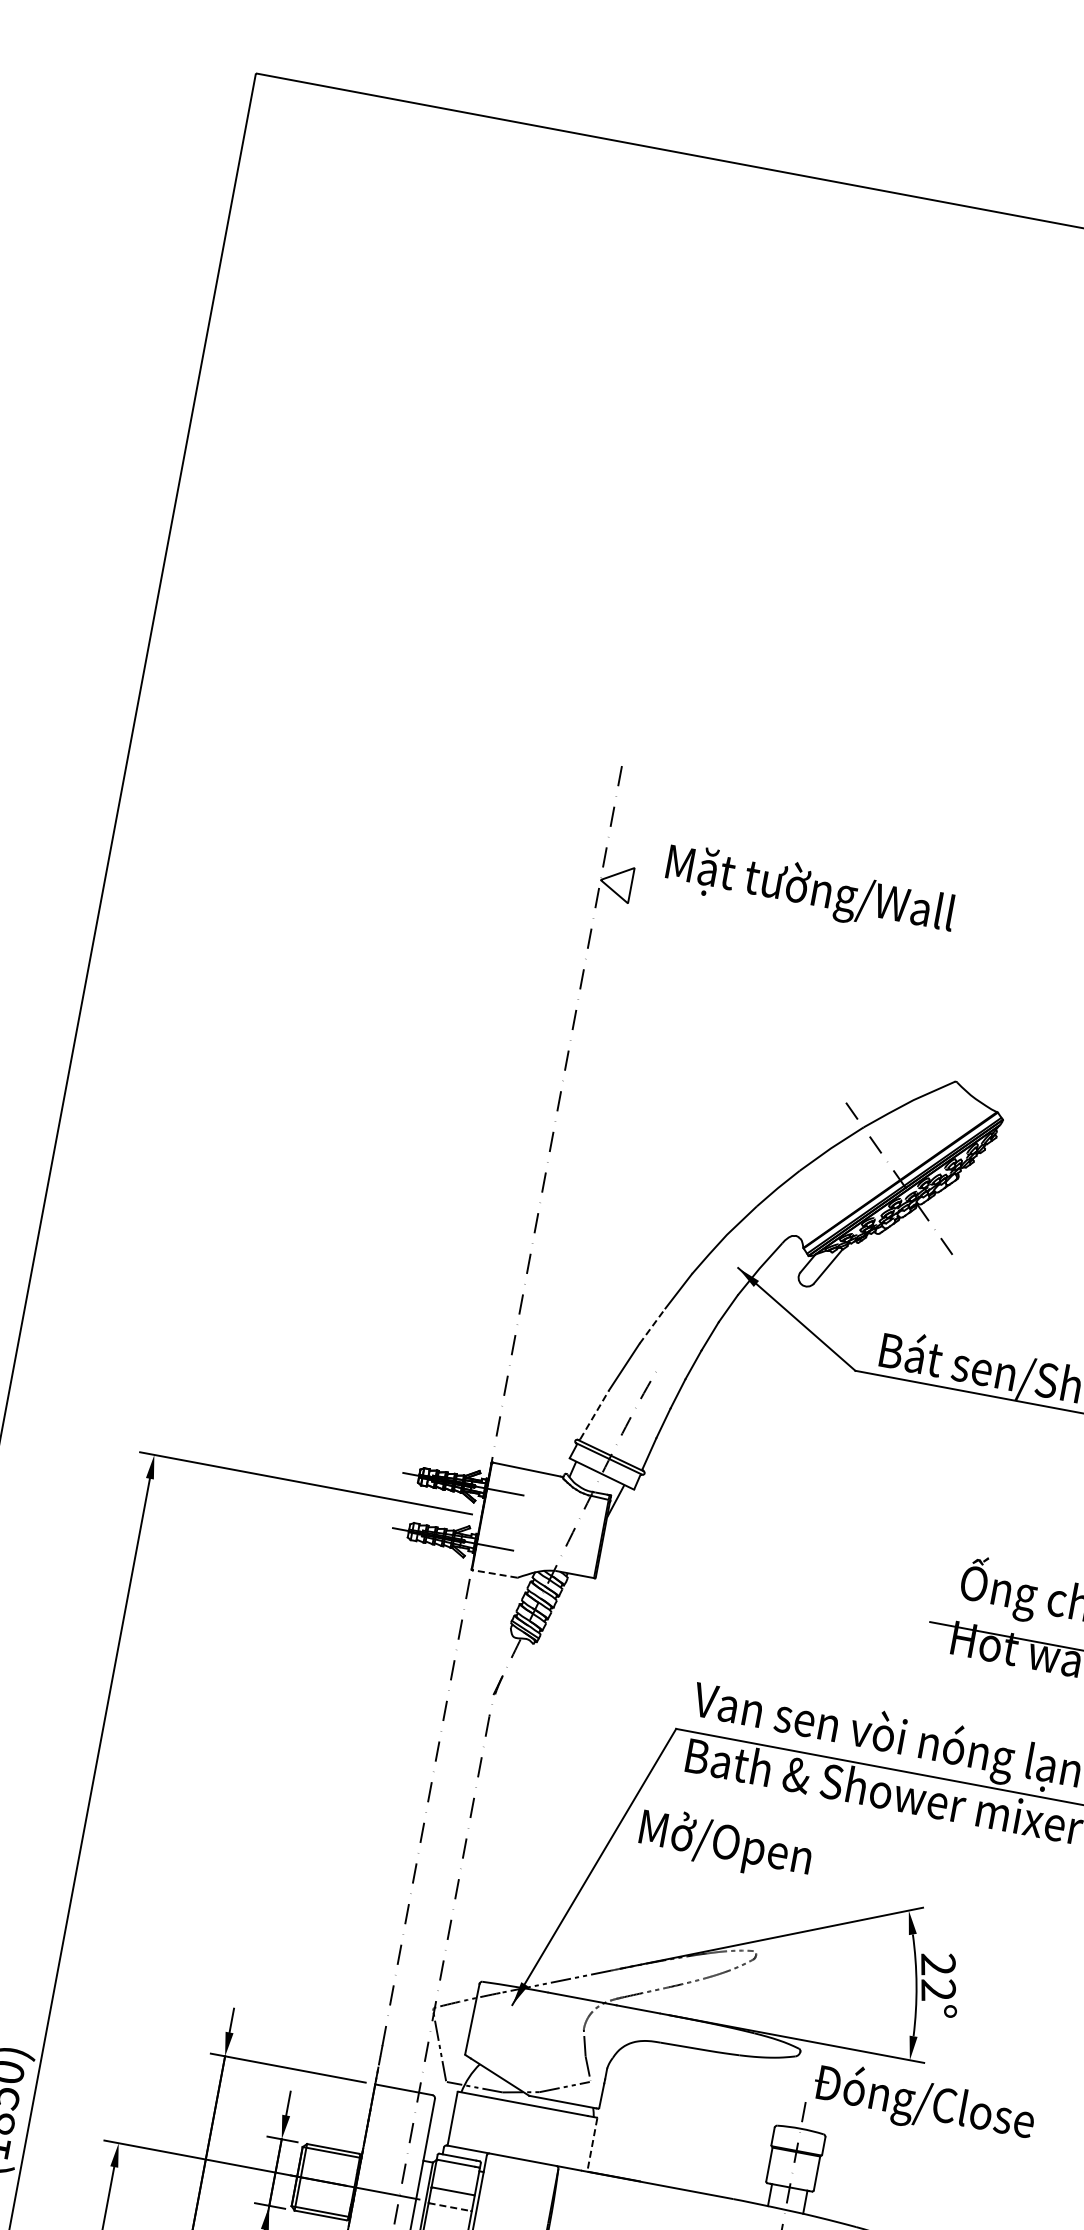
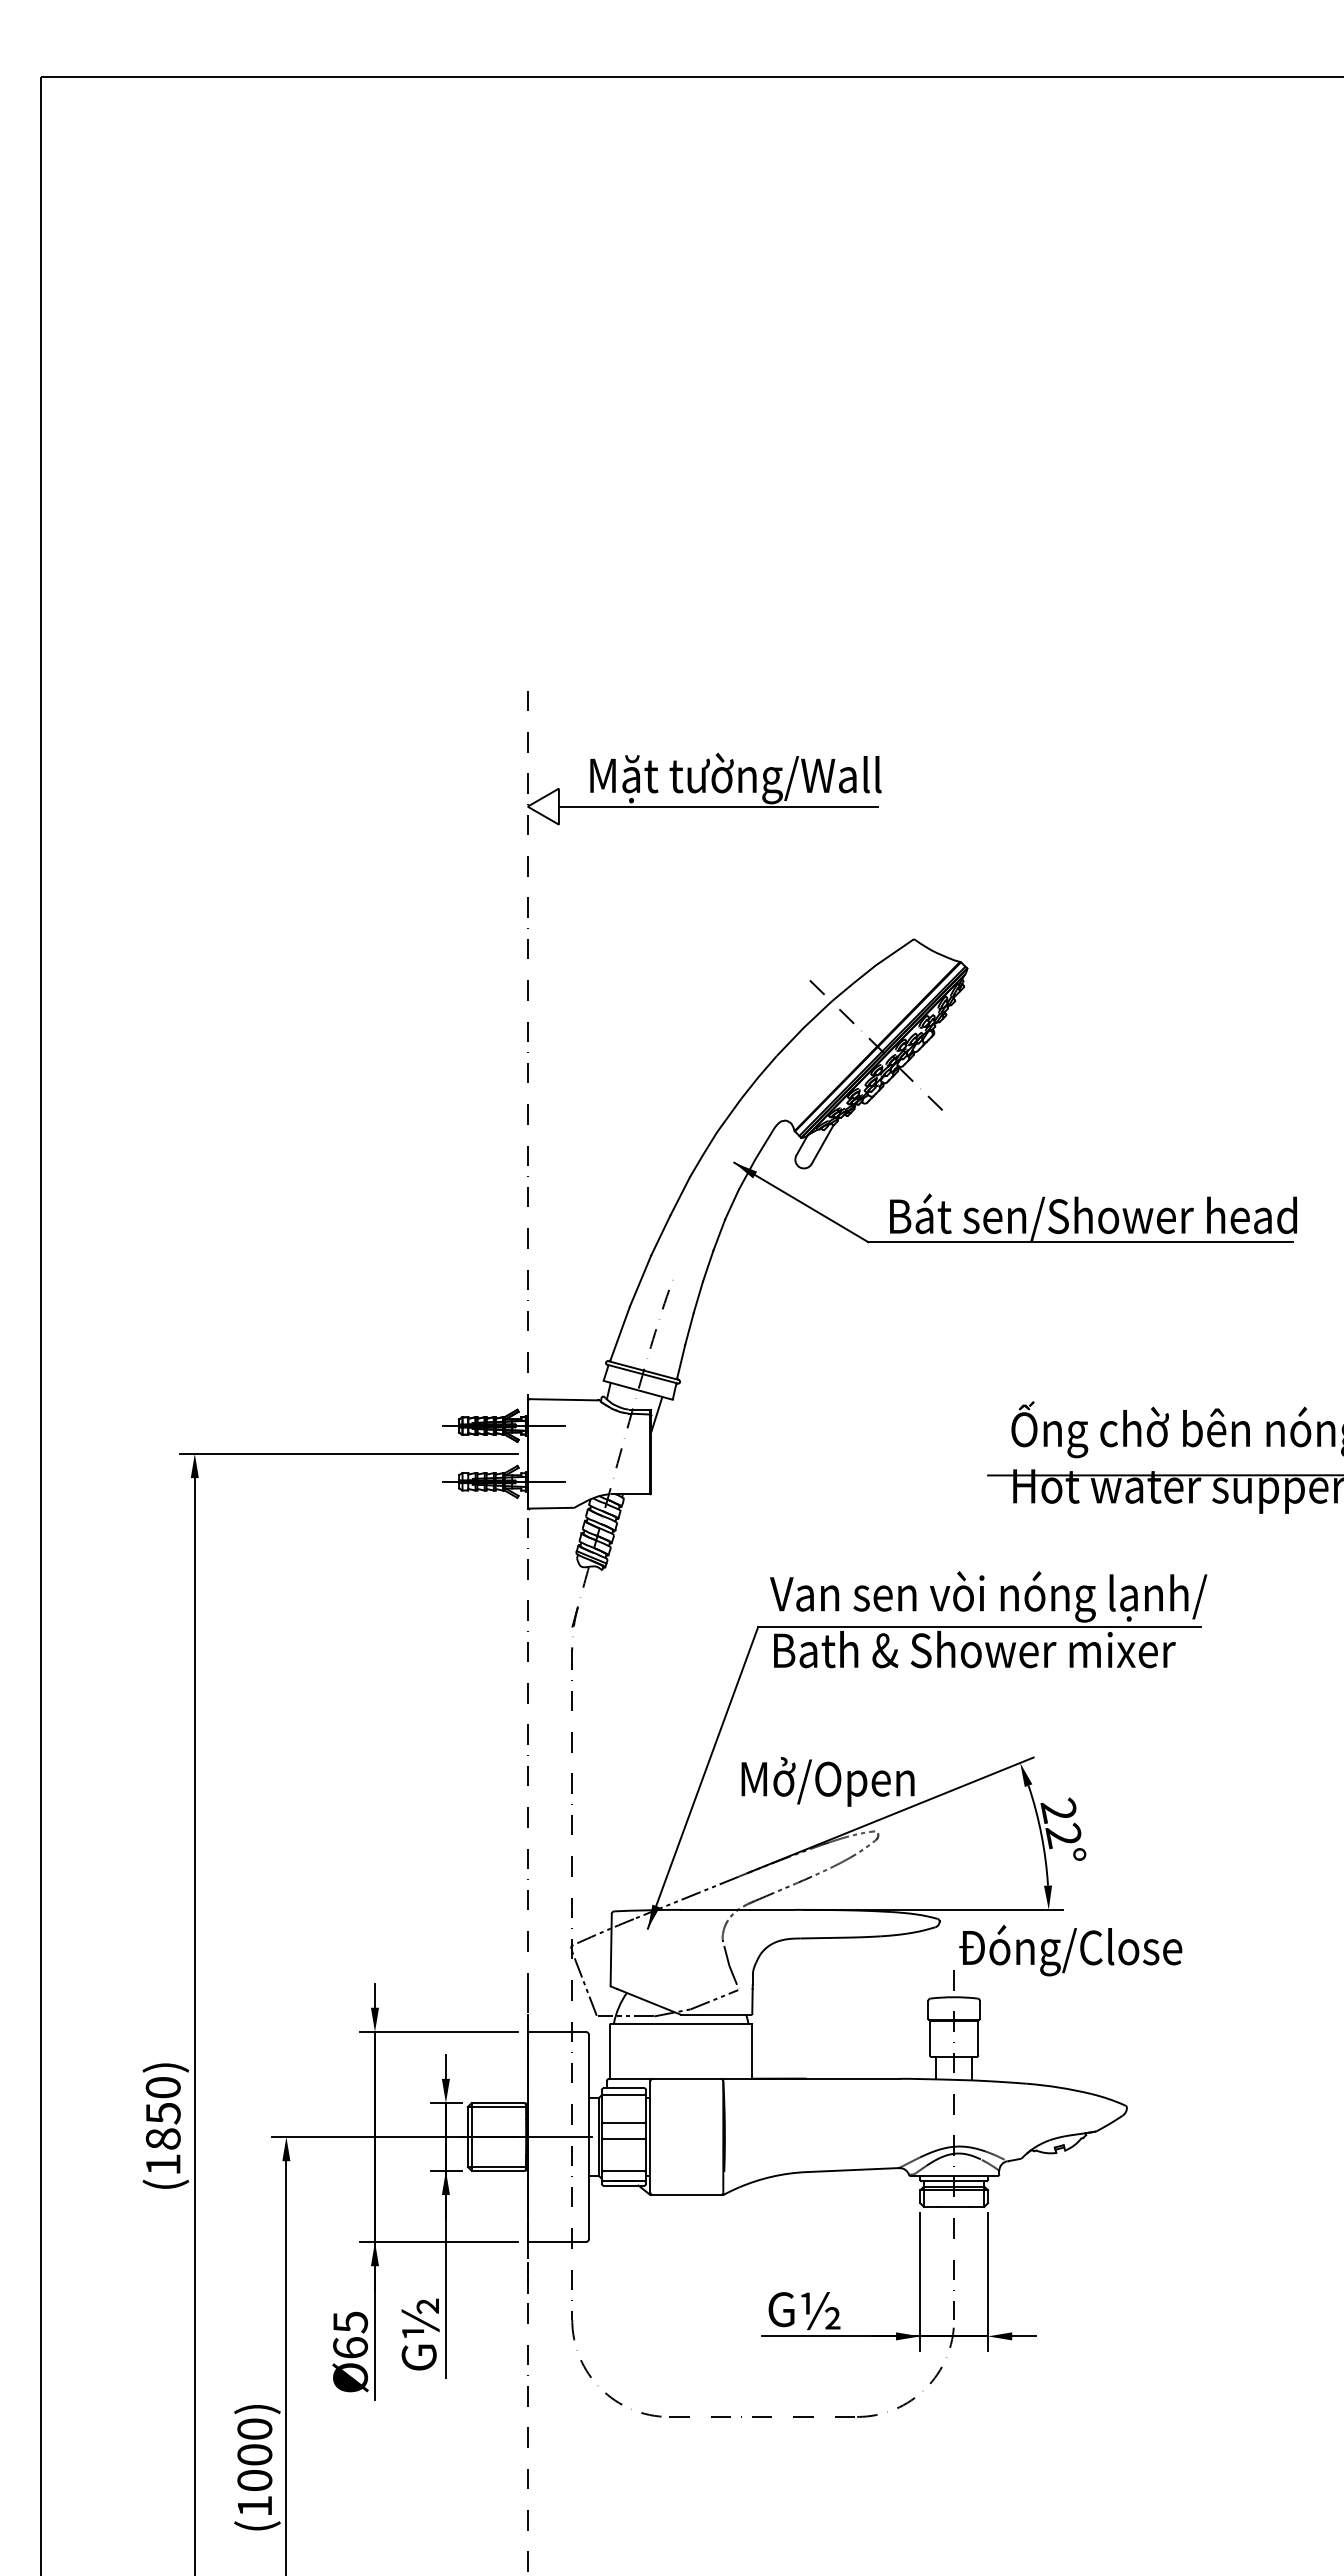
line: (788, 914) -> (718, 806), added
line: (652, 1325) -> (660, 1235), dashed -> solid
line: (595, 1413) -> (620, 1332), dashed -> solid
line: (494, 1574) -> (551, 1508), dashed -> solid
text: (725, 1844) -> (827, 1781), moved
line: (592, 2145) -> (752, 2052), dashed -> solid
line: (449, 2206) -> (623, 2138), dashed -> solid

